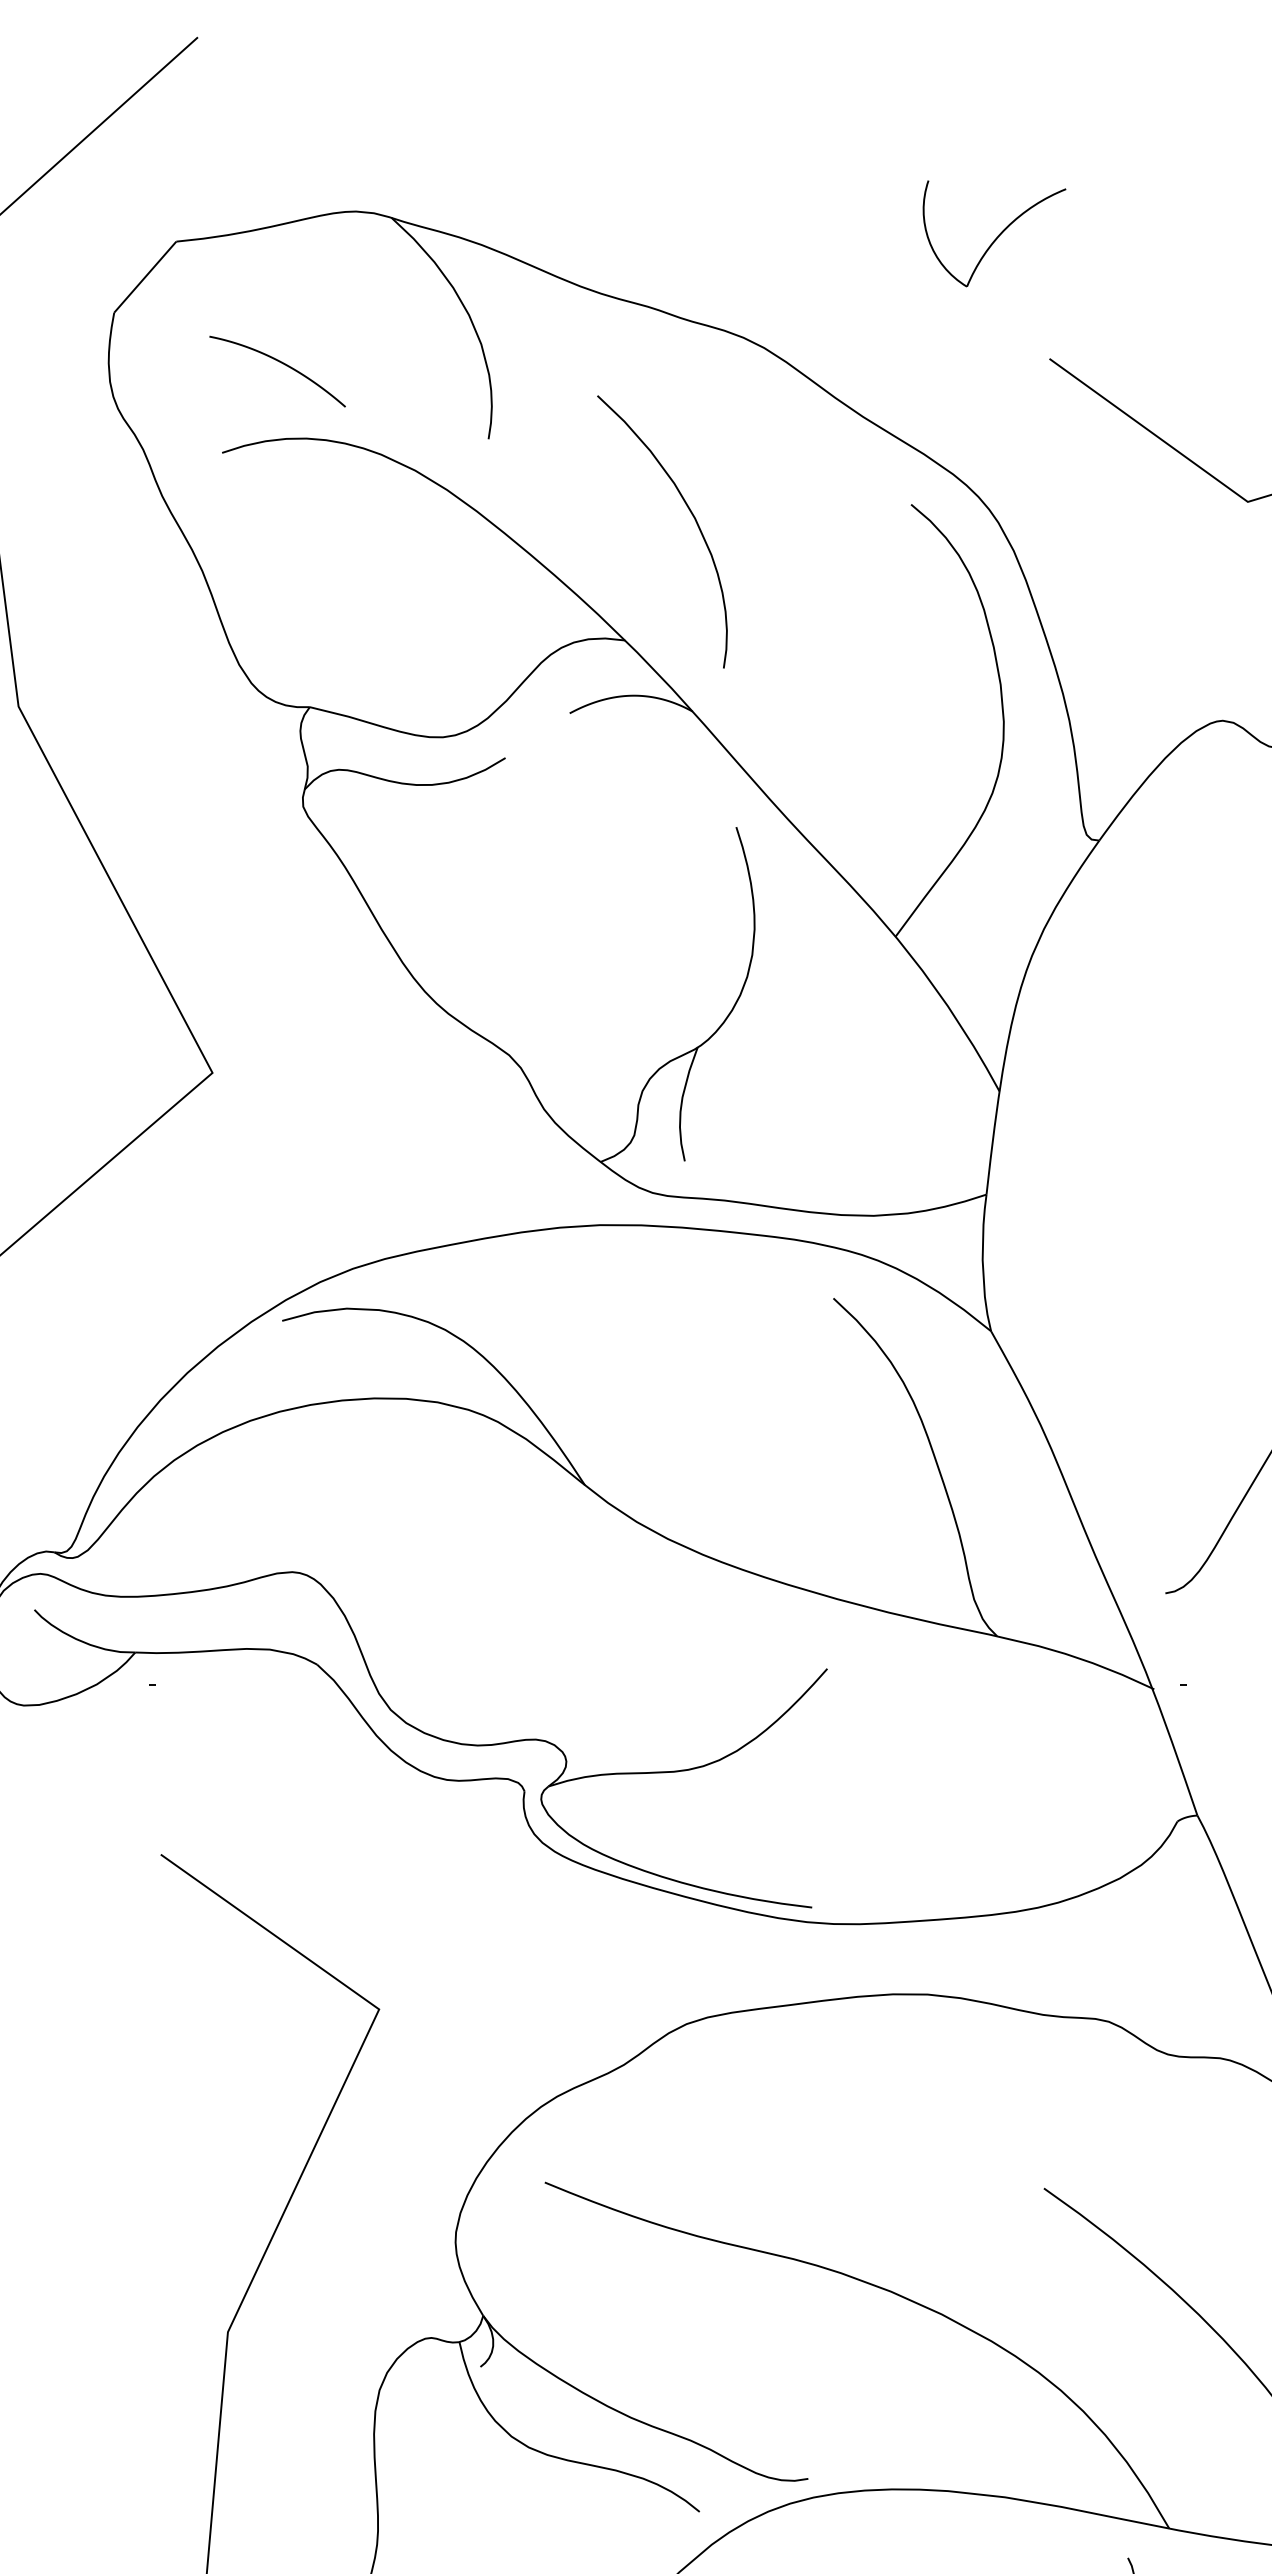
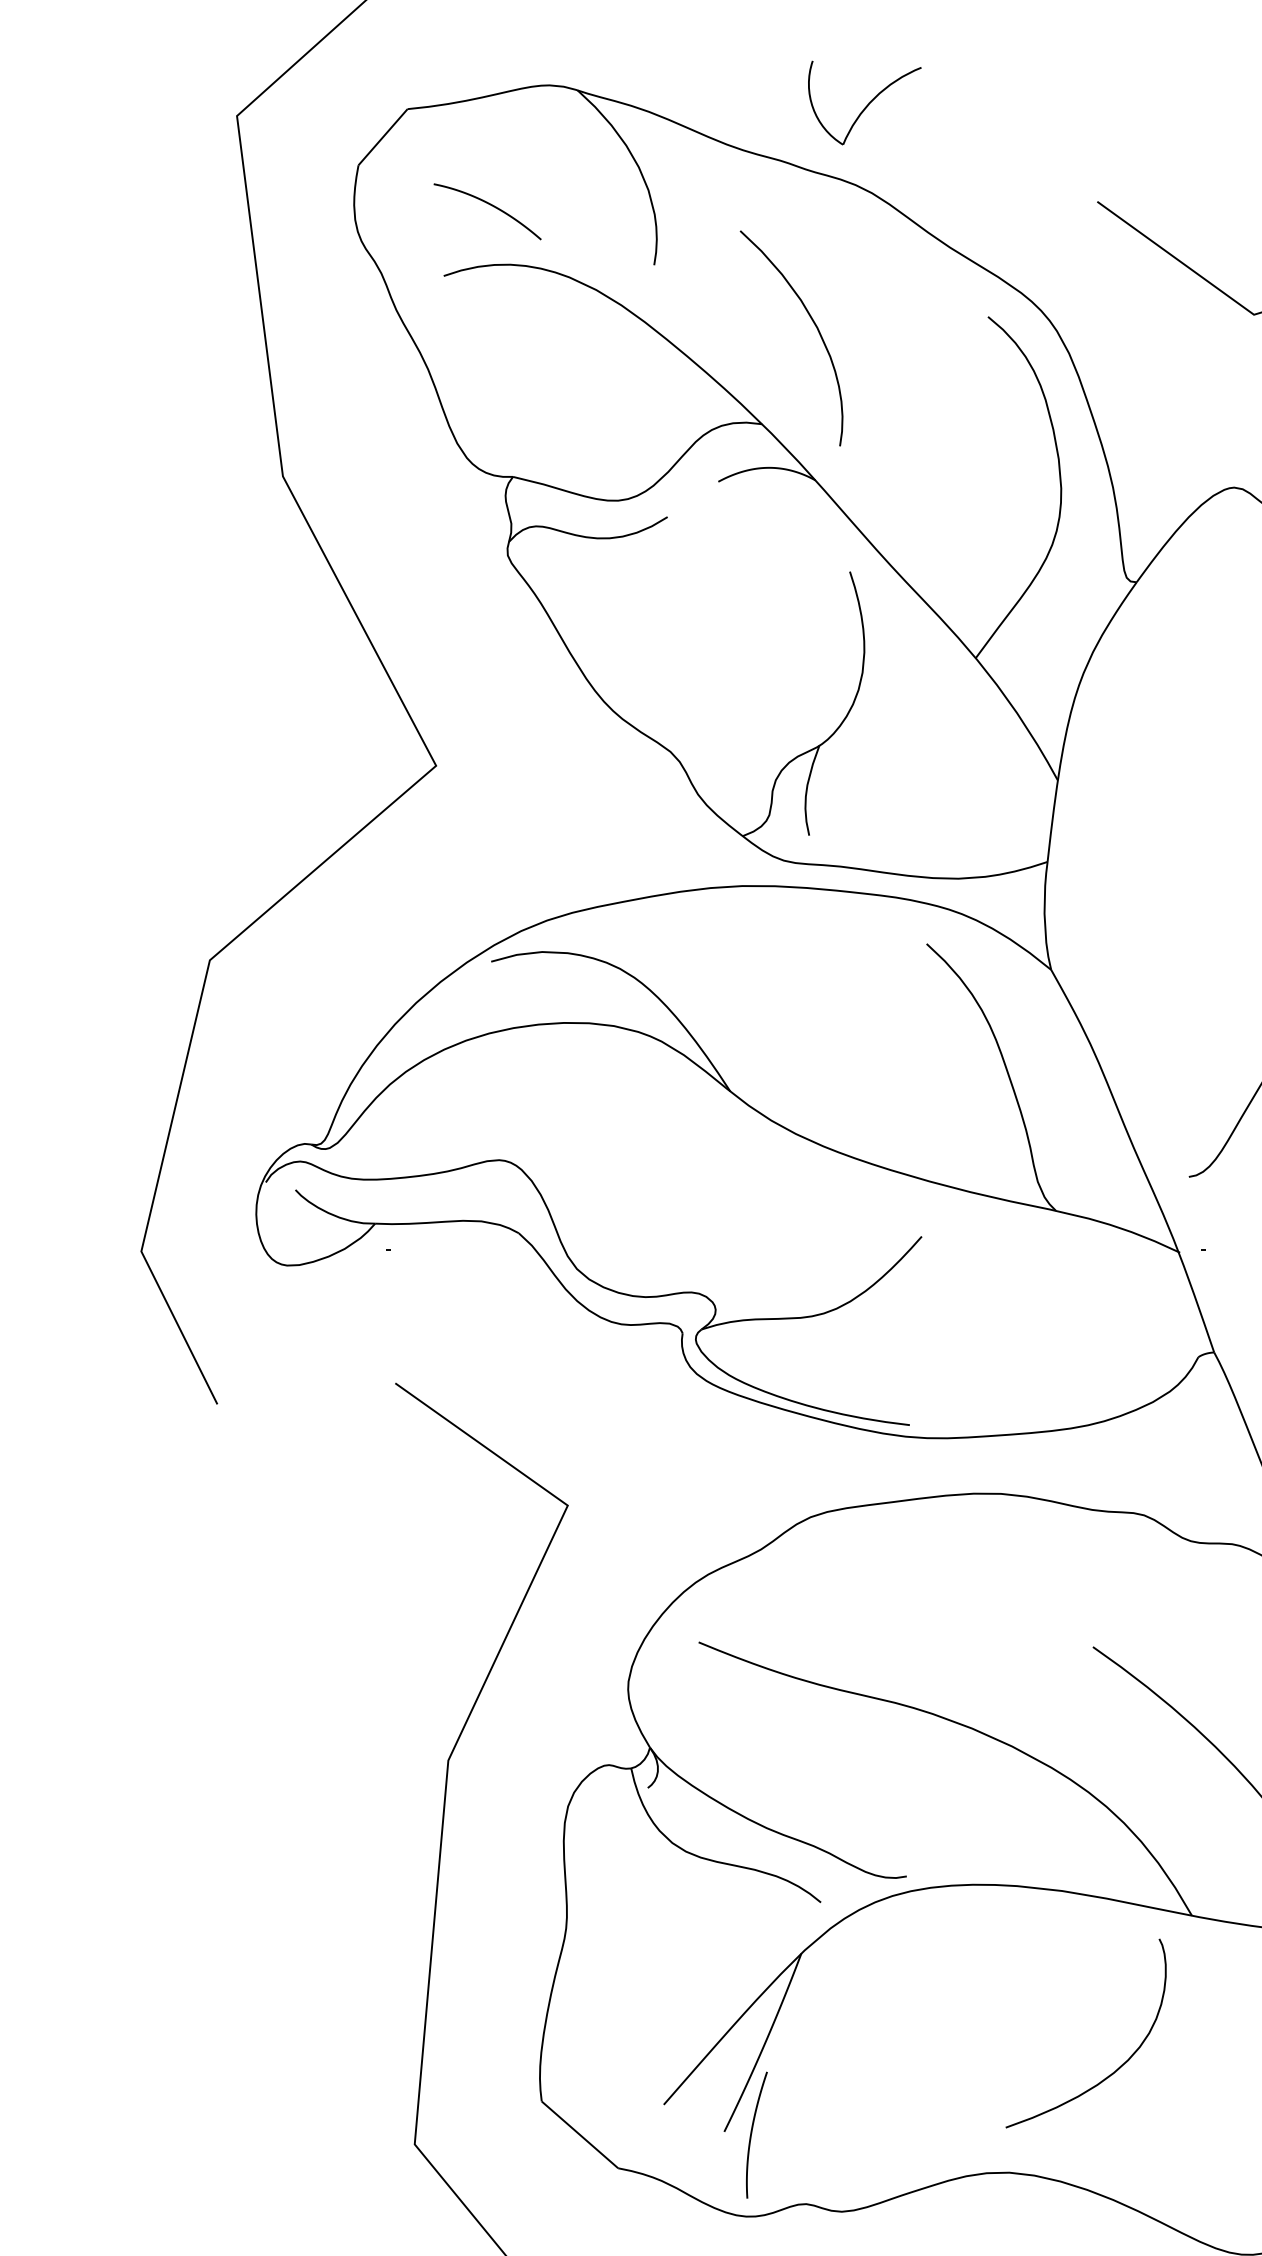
part: (994, 233) -> (864, 102), moved

